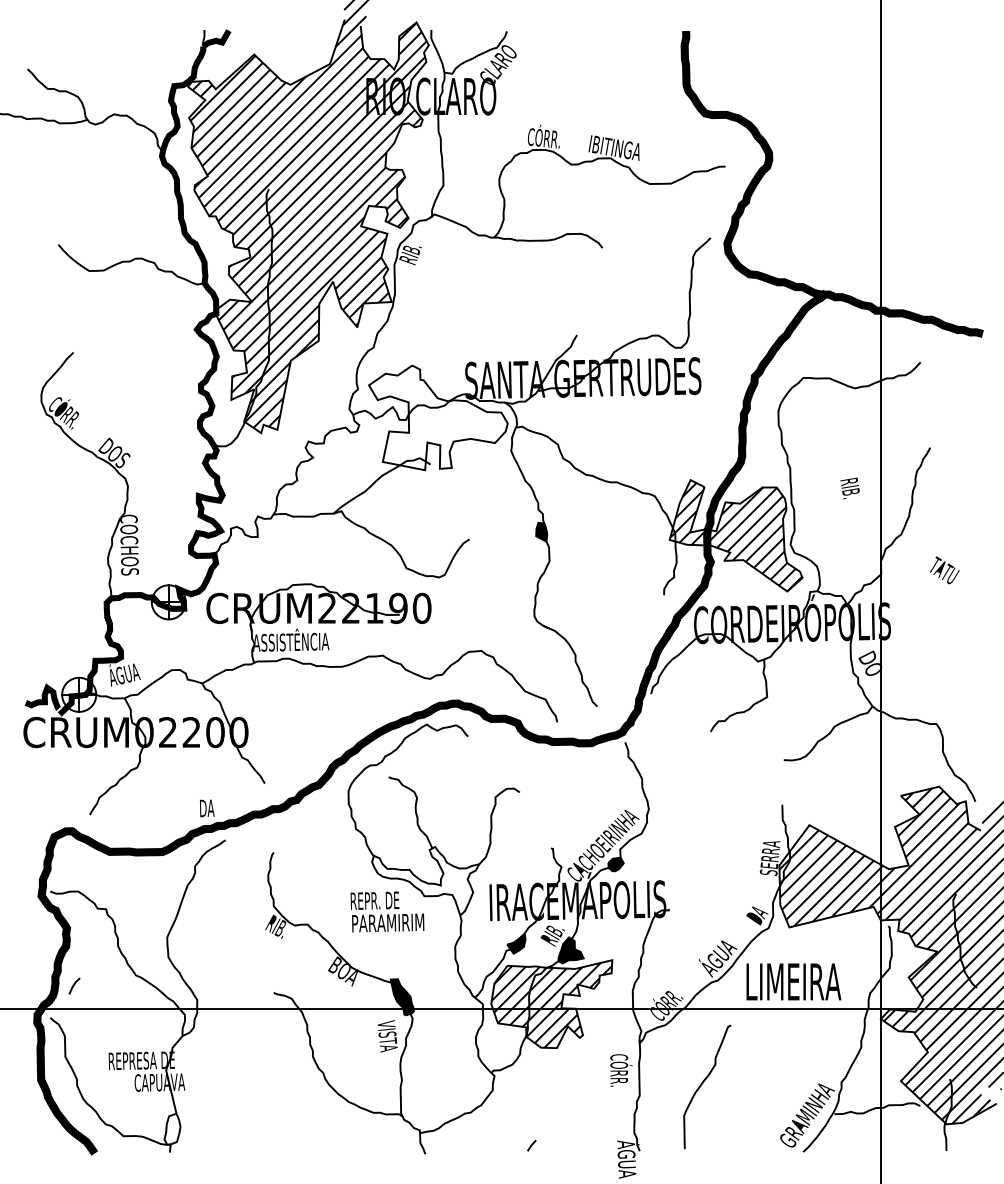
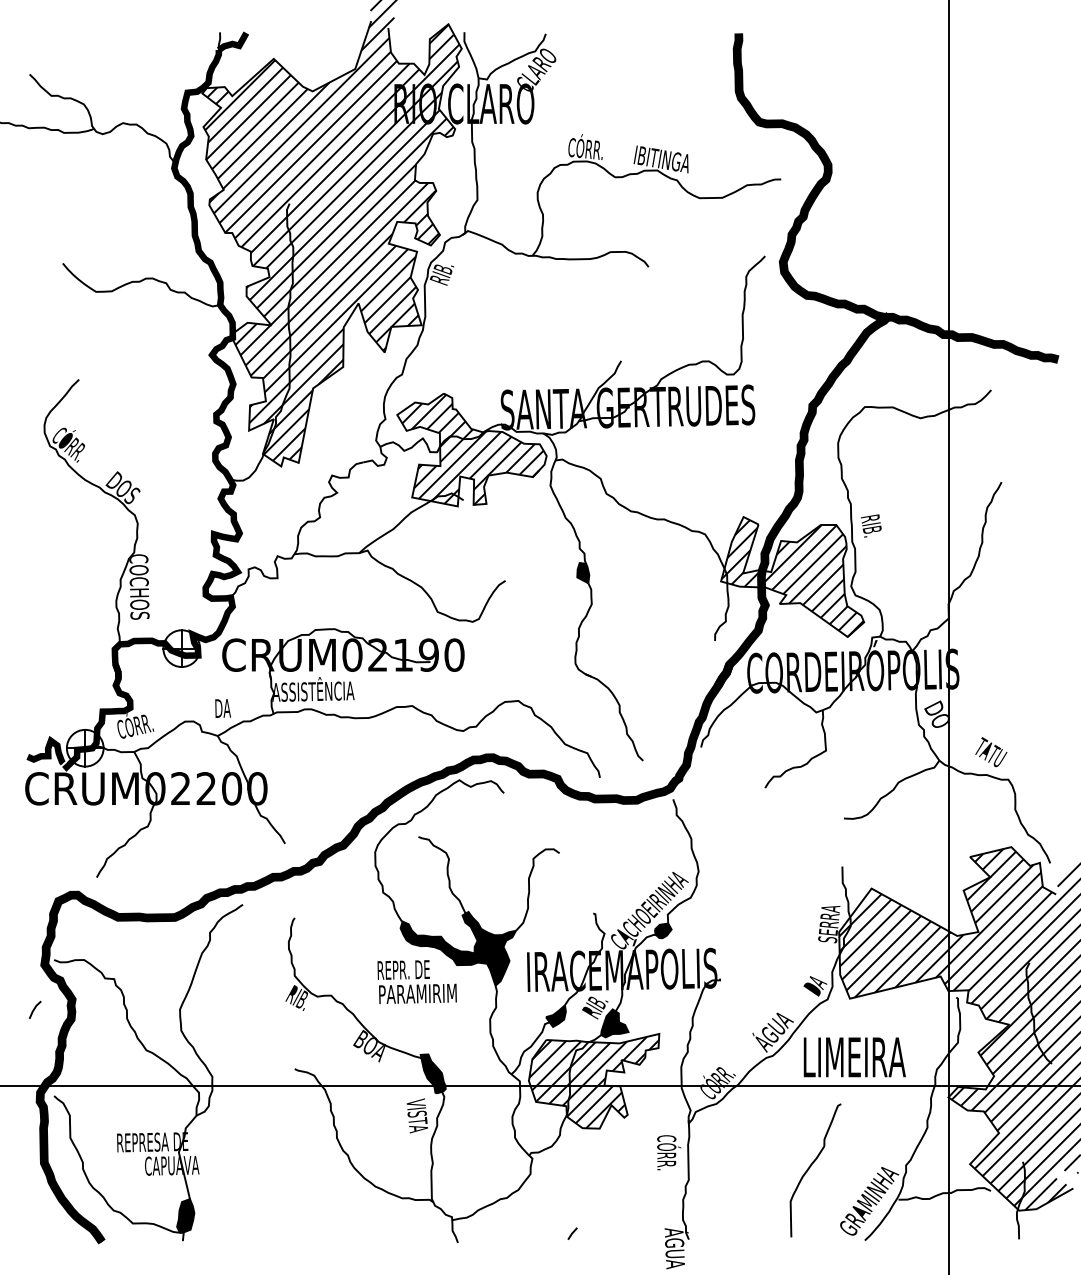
hatch: (438, 418) -> (472, 450), added
text: (850, 487) -> (871, 525), moved
text: (944, 570) -> (991, 752), moved
text: (327, 607) -> (352, 654), CRUM22190 -> CRUM02190
text: (125, 674) -> (135, 726), ÁGUA -> CÓRR.
text: (206, 808) -> (222, 708), moved
fill: (425, 880) -> (458, 948), added
line: (73, 985) -> (34, 1009), moved
curve: (703, 1083) -> (811, 1166), moved
fill: (172, 1128) -> (185, 1215), added

